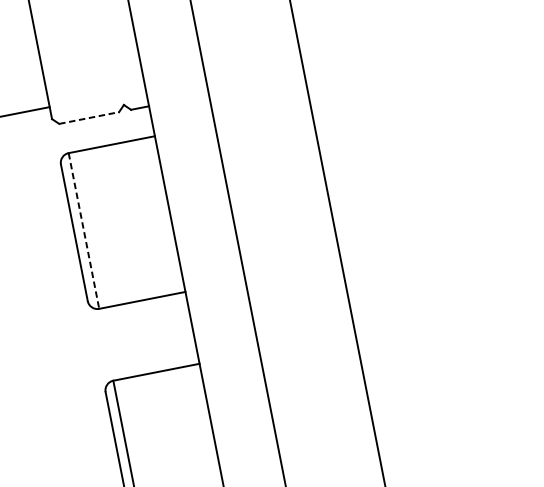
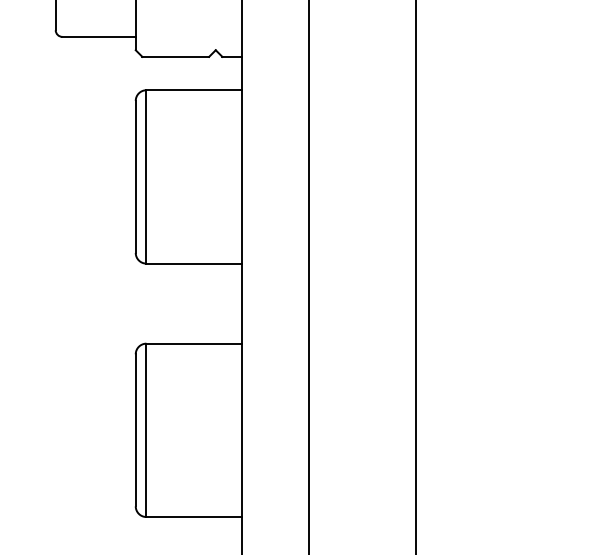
line: (89, 117) -> (176, 56), dashed -> solid
line: (83, 230) -> (146, 176), dashed -> solid

